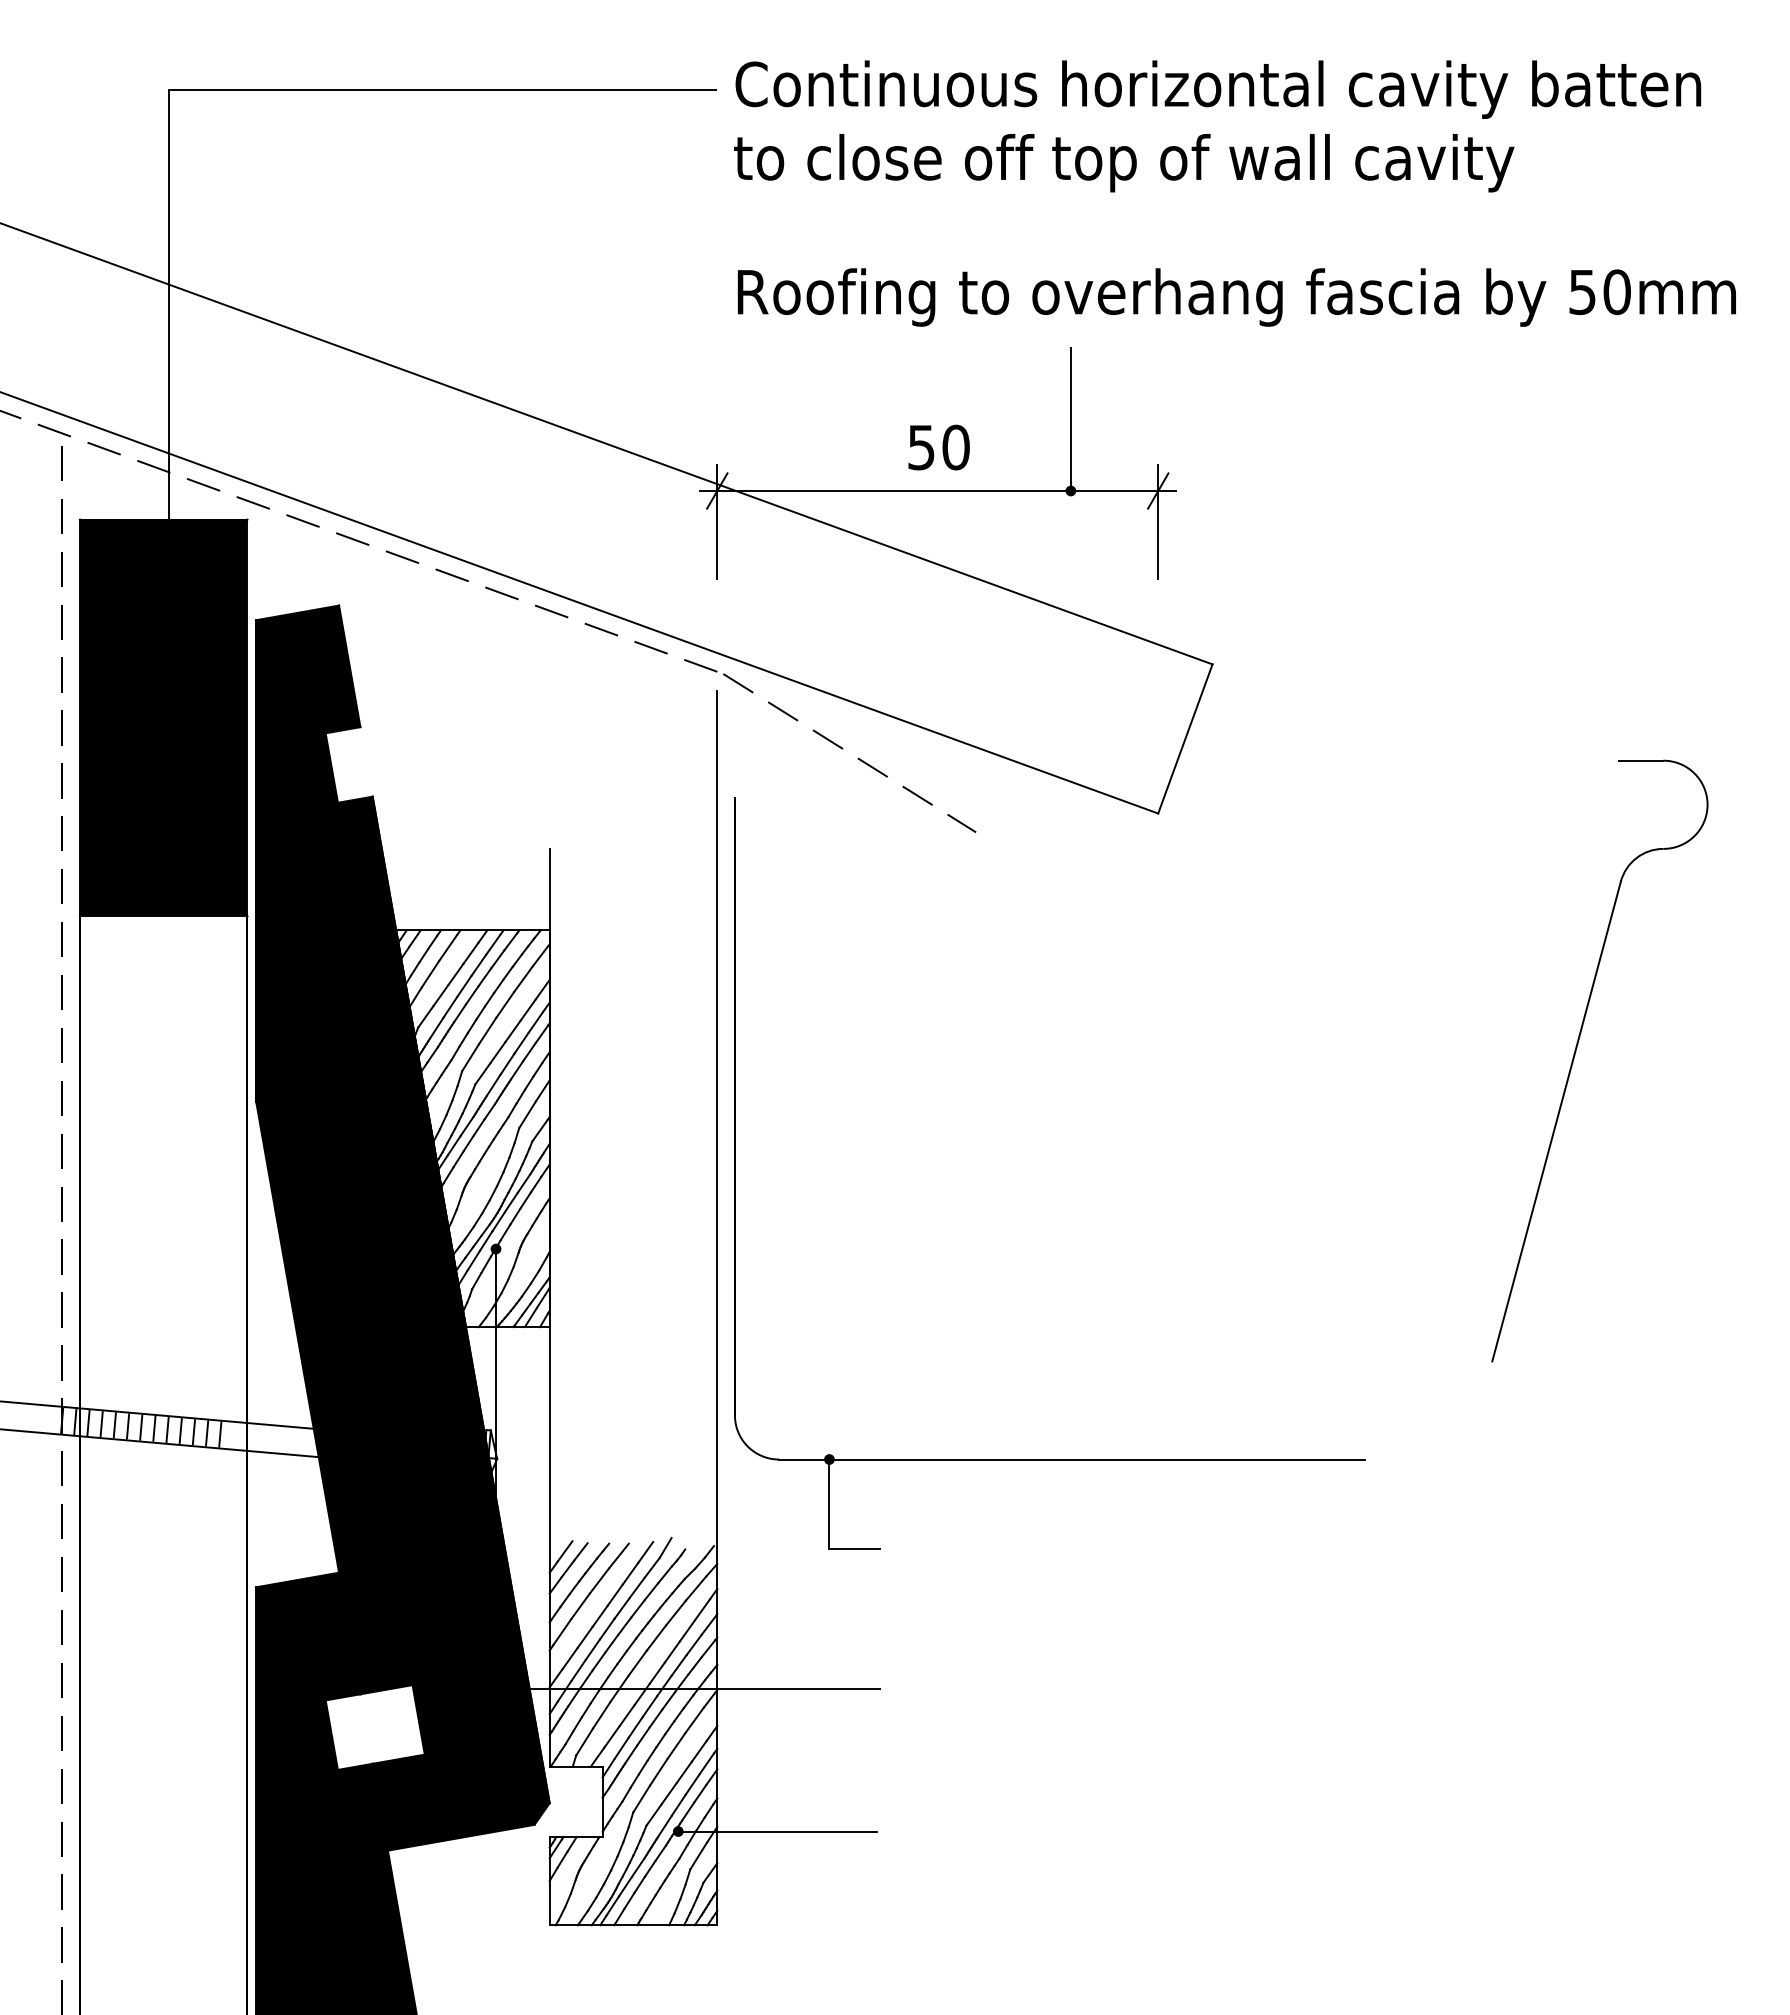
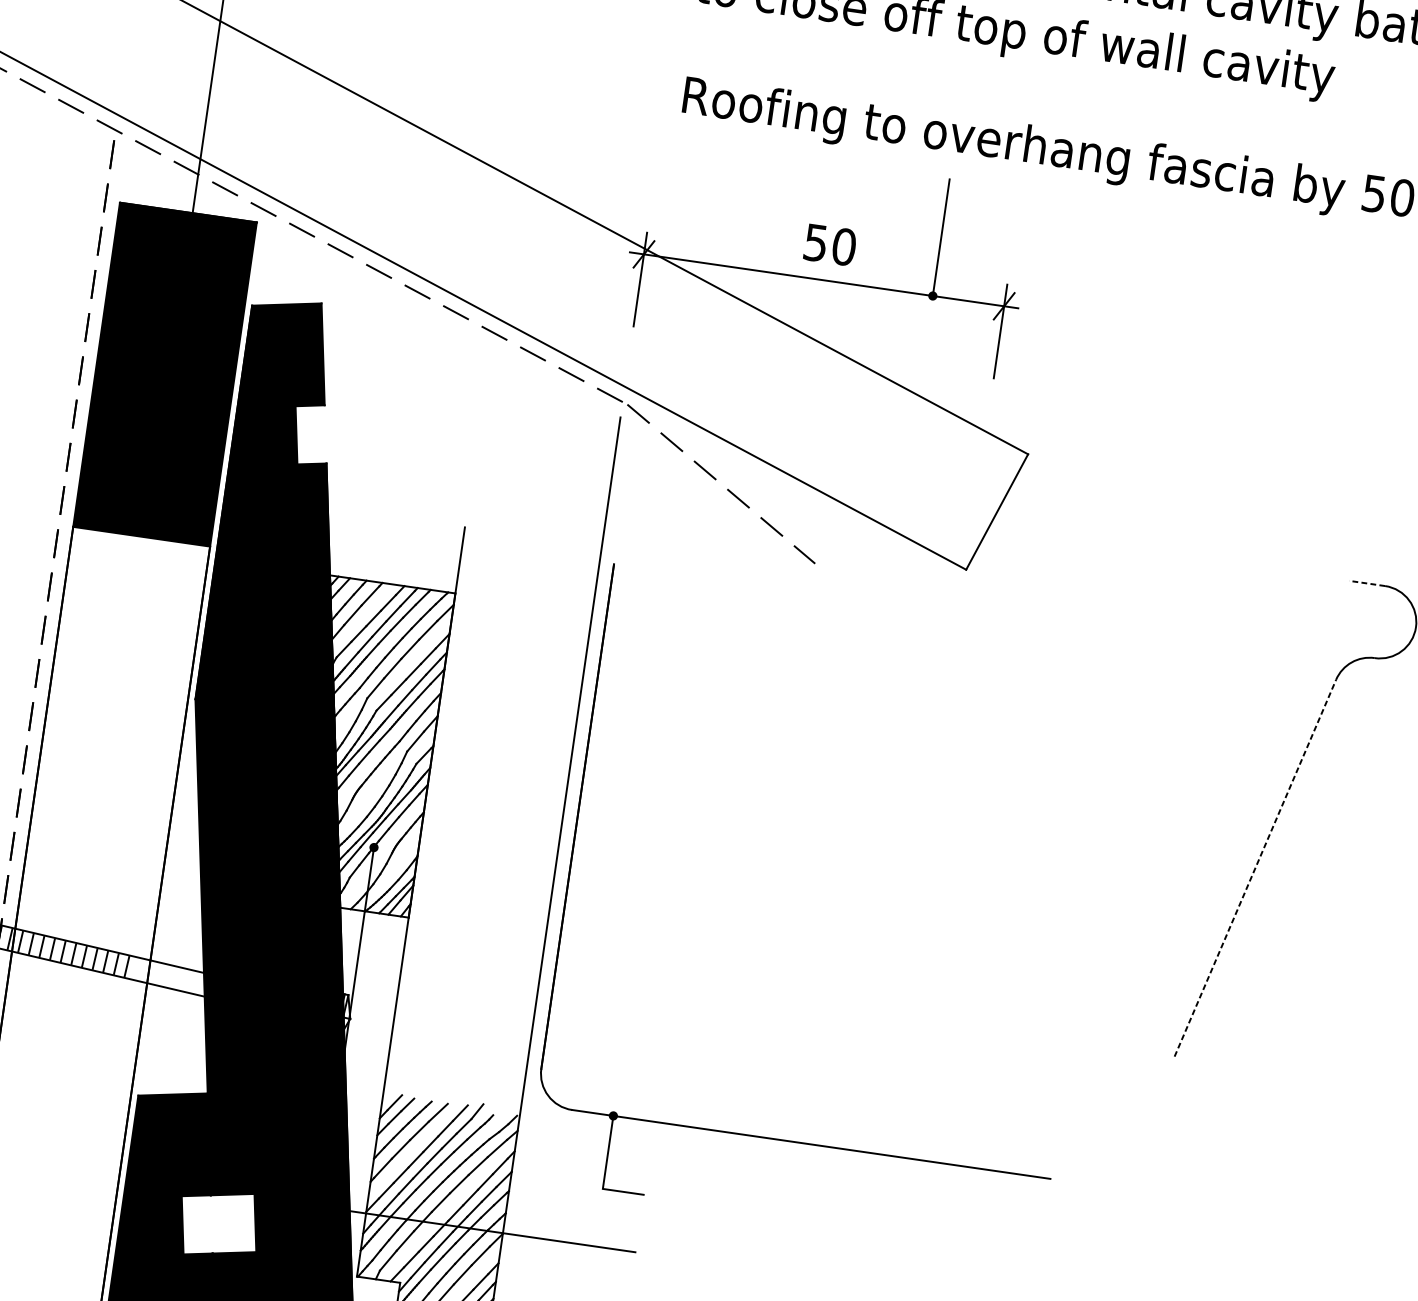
line: (1640, 760) -> (1366, 583), solid -> dashed
line: (1556, 1121) -> (1255, 868), solid -> dashed
part: (1049, 1459) -> (793, 1141), moved

